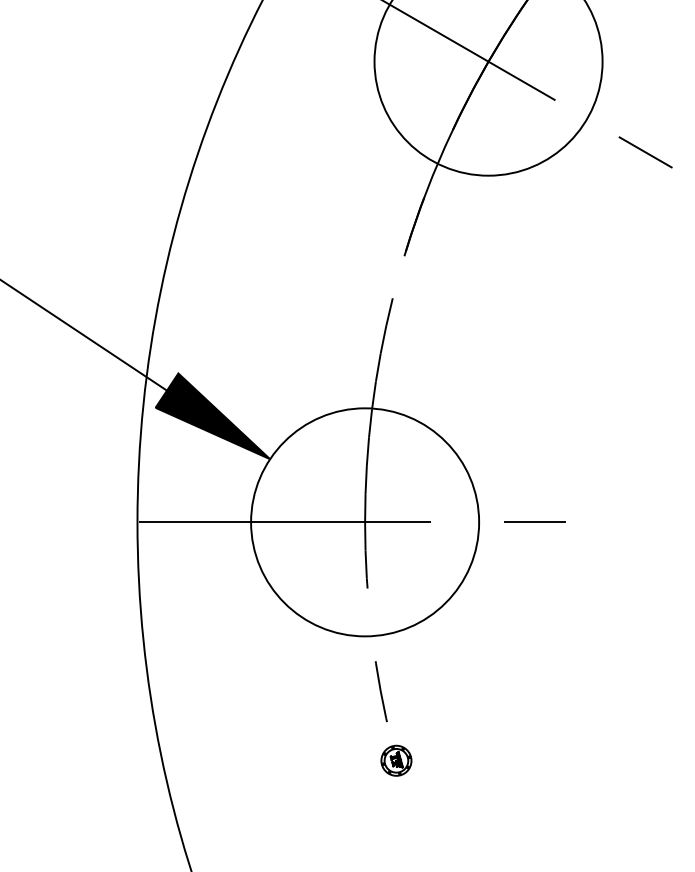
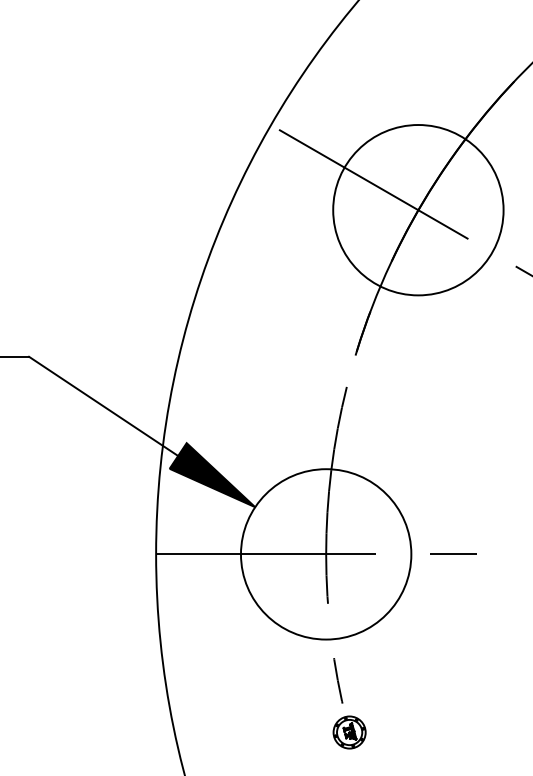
part: (396, 760) -> (349, 732), size x1.43

